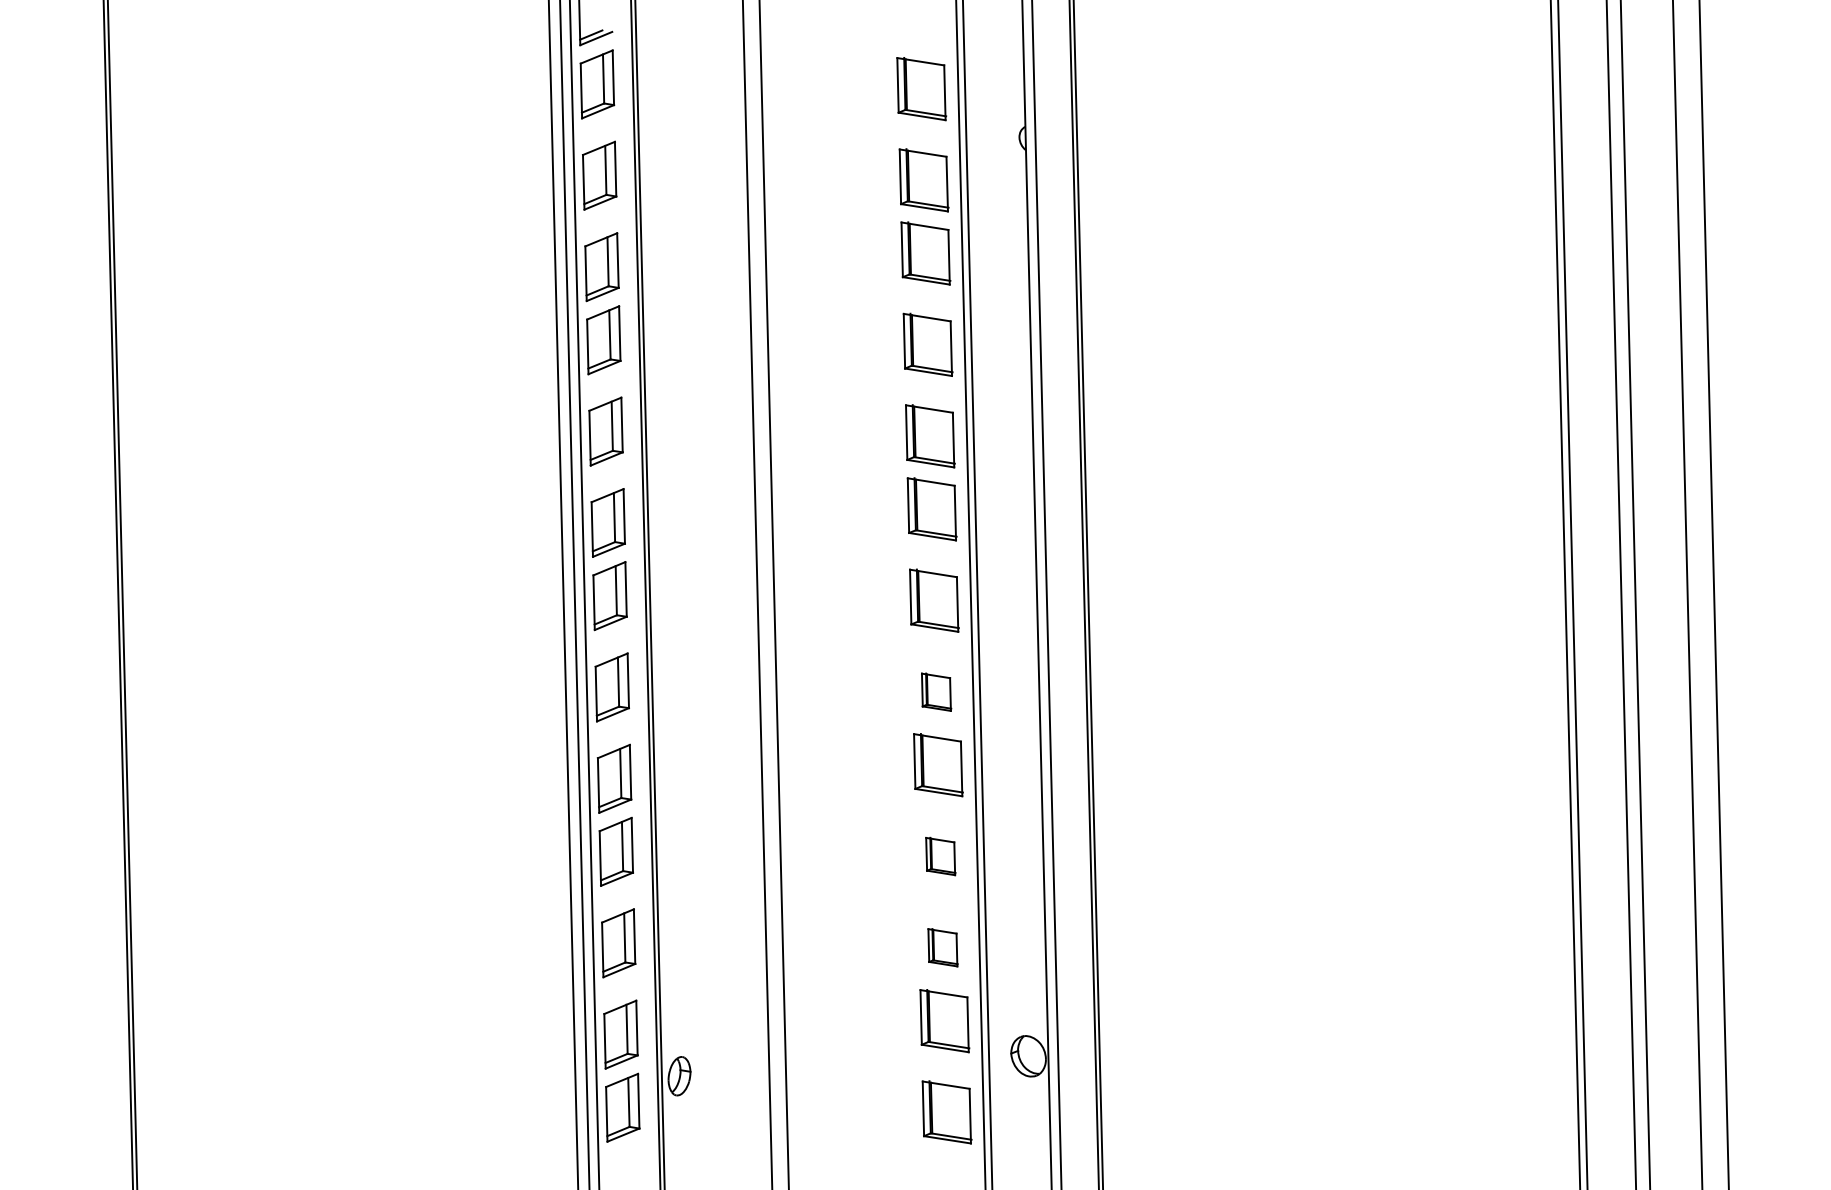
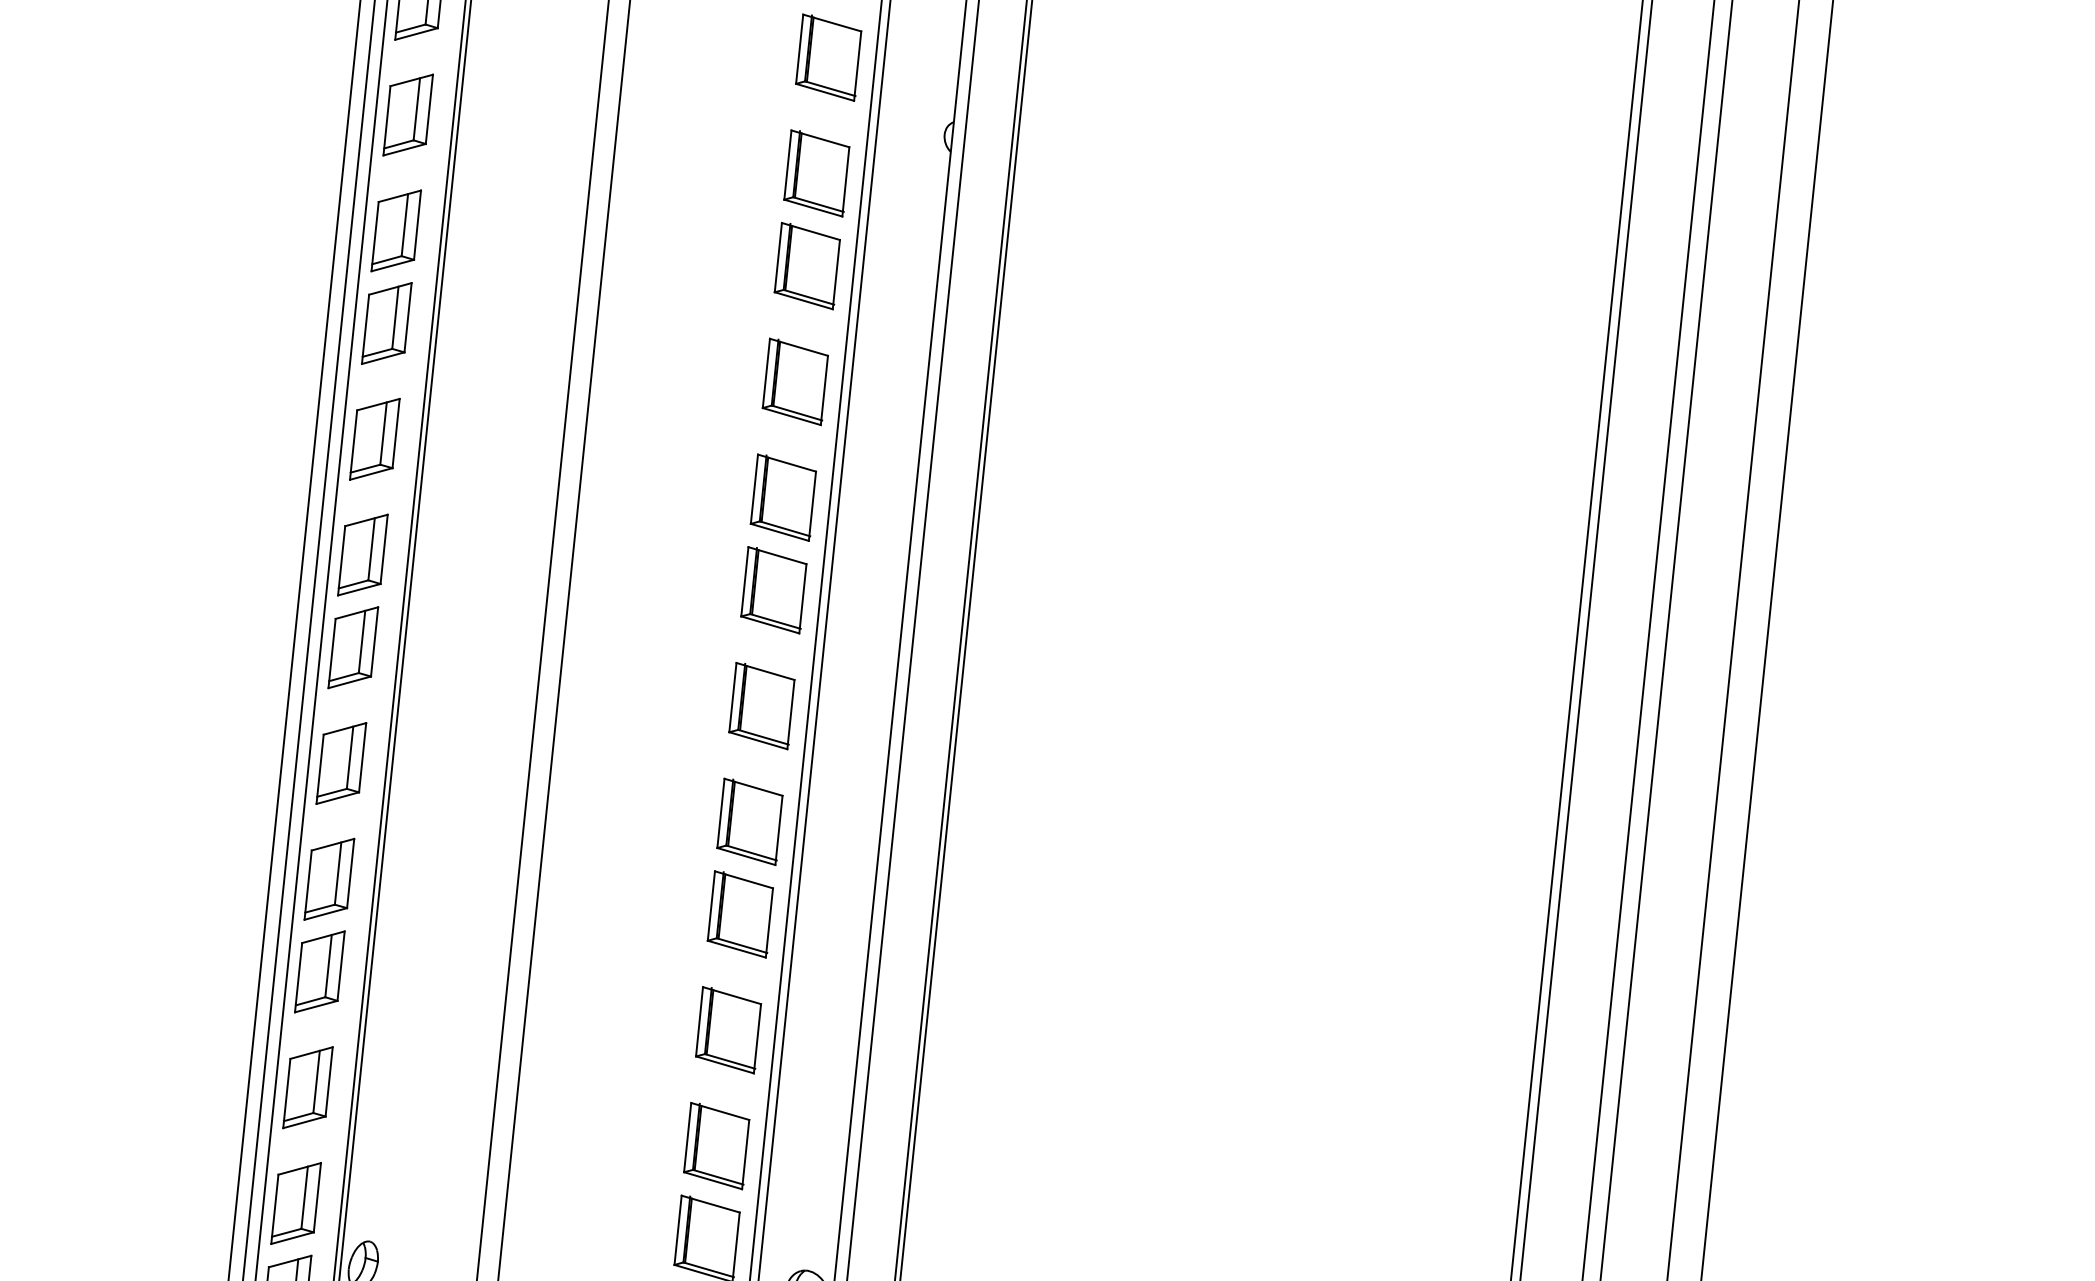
part: (936, 692) -> (750, 822), size x1.67
part: (940, 856) -> (728, 1030), size x1.67
part: (942, 947) -> (716, 1145), size x1.67

